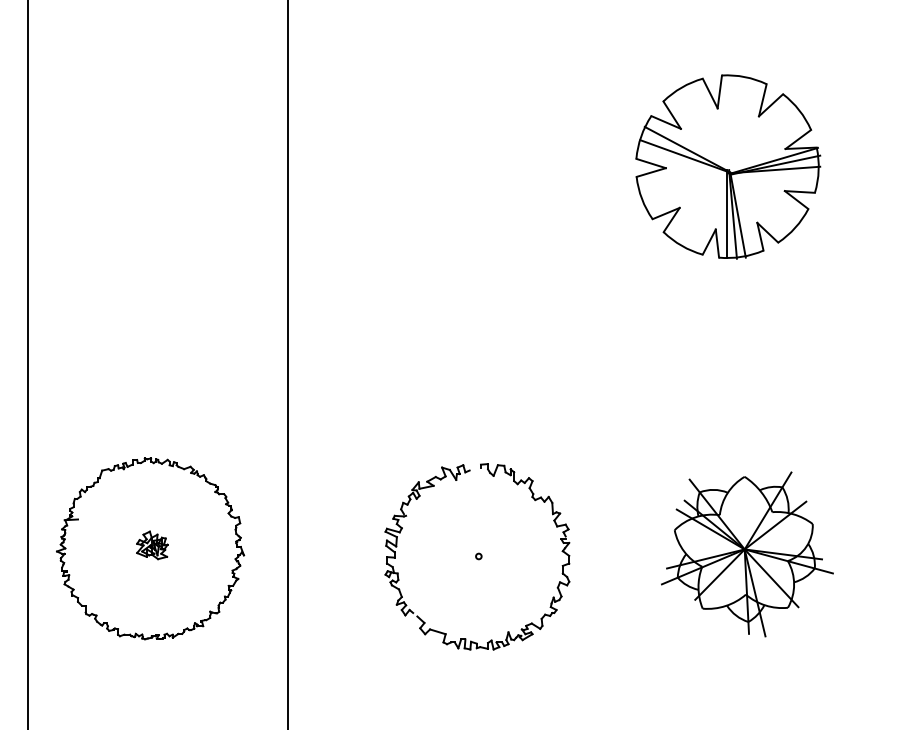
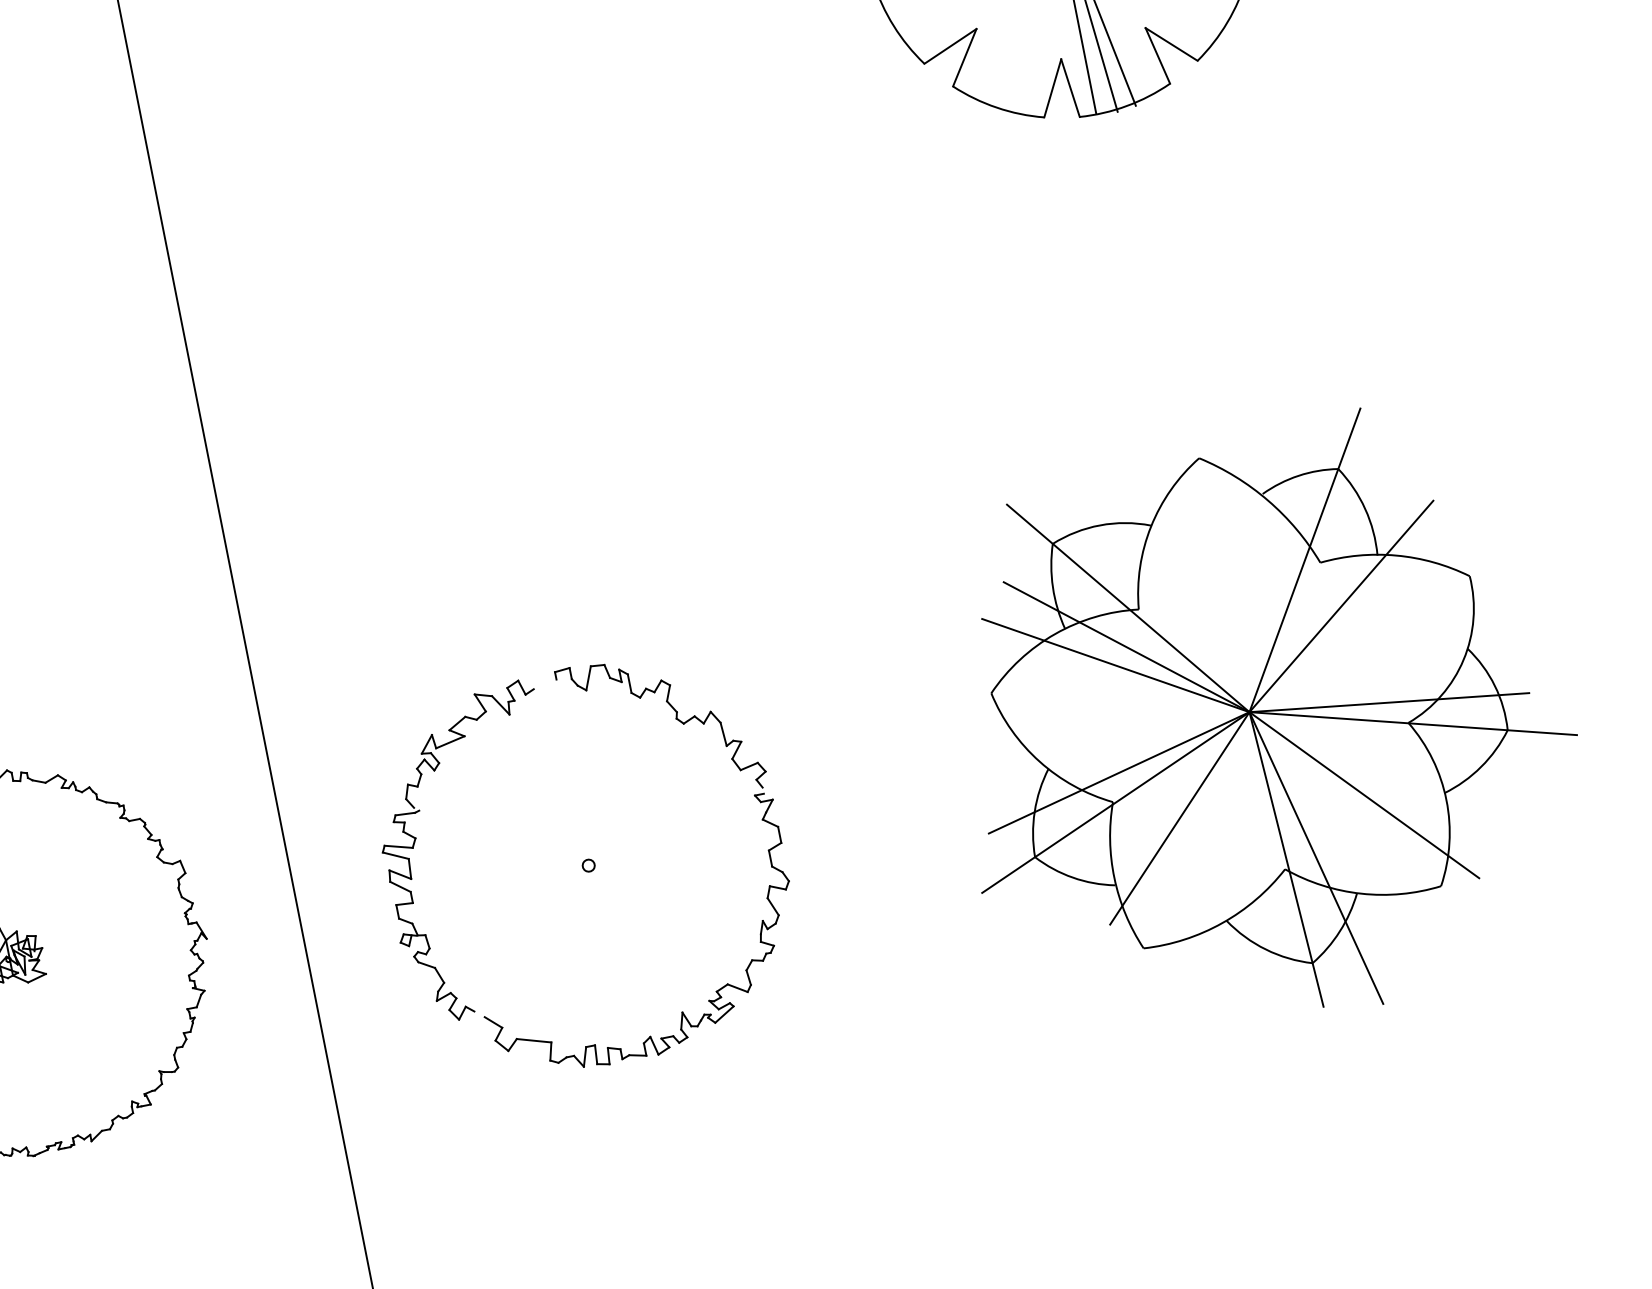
part: (747, 554) -> (1262, 727), size x1.67
part: (477, 556) -> (585, 866), moved

